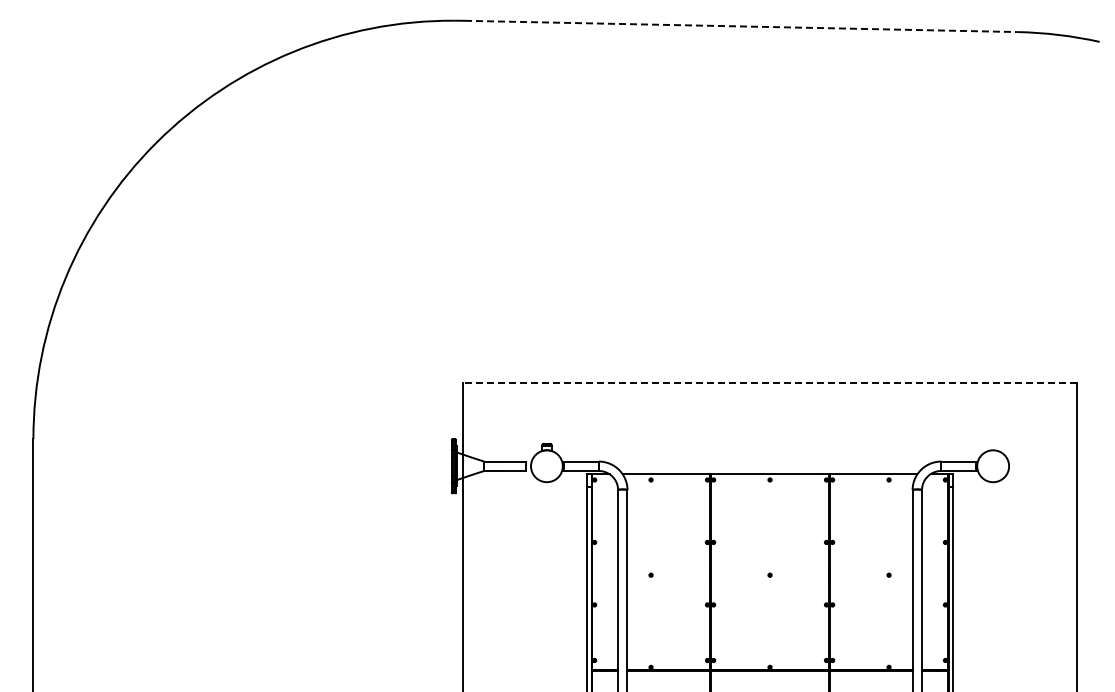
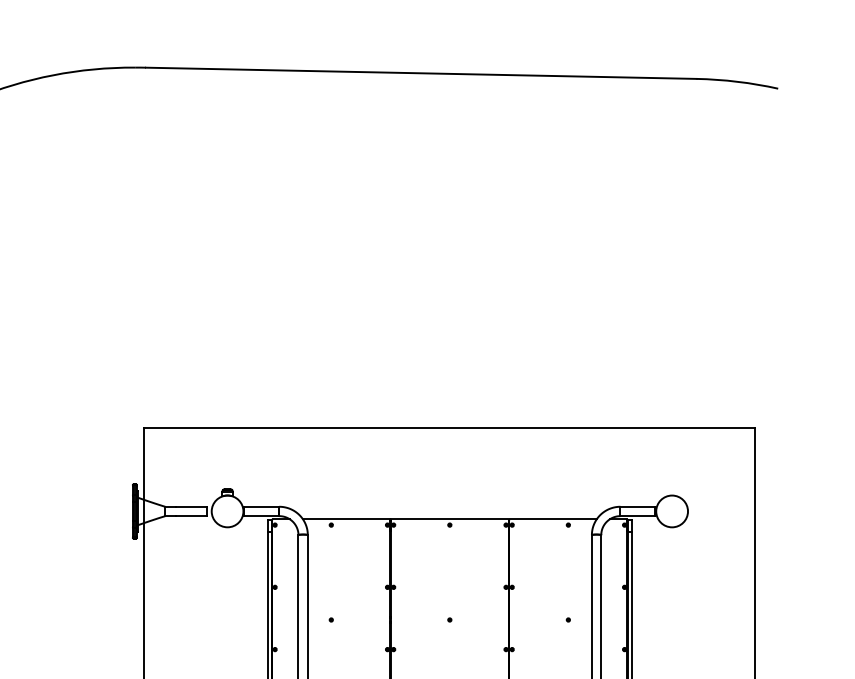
line: (741, 26) -> (421, 73), dashed -> solid
line: (770, 382) -> (450, 428), dashed -> solid

